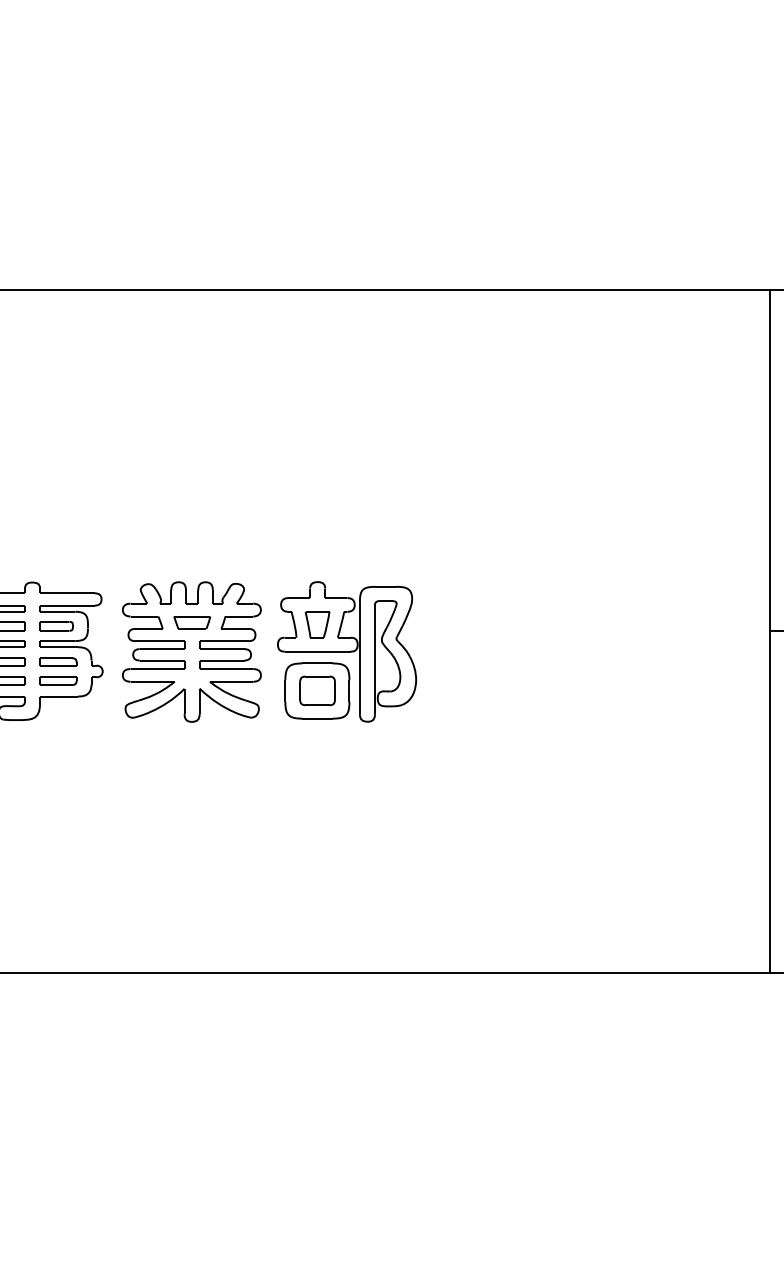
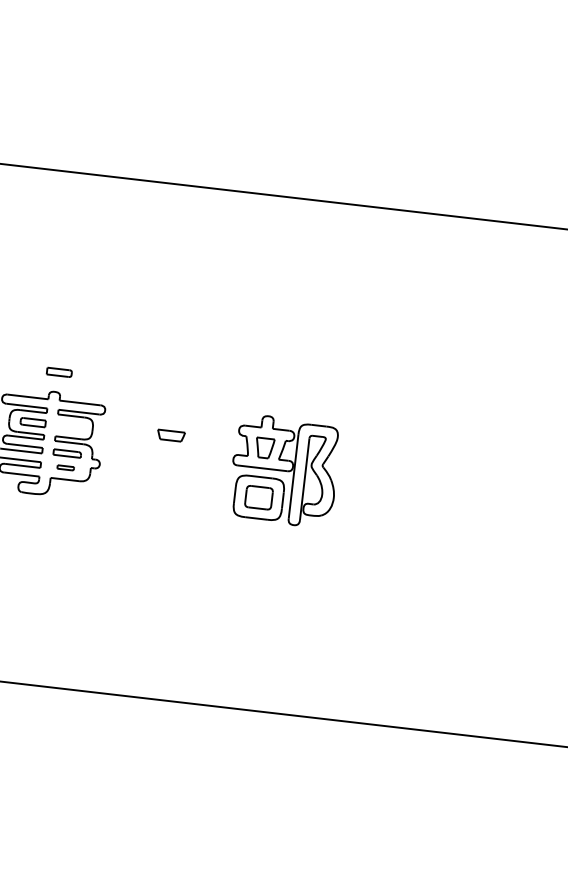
part: (56, 626) -> (59, 372), moved
part: (191, 651) -> (168, 457), removed
part: (58, 680) -> (65, 467), size x0.6

